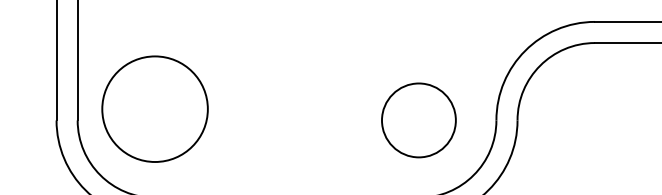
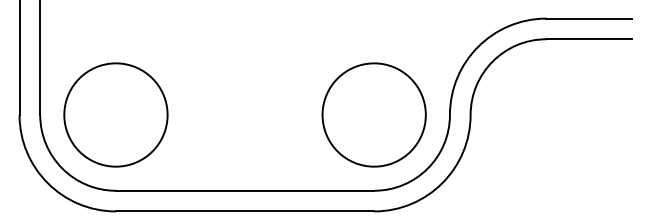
circle: (154, 108) -> (115, 114), moved
circle: (418, 119) -> (373, 114), size x1.43

